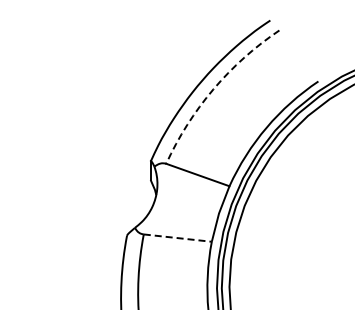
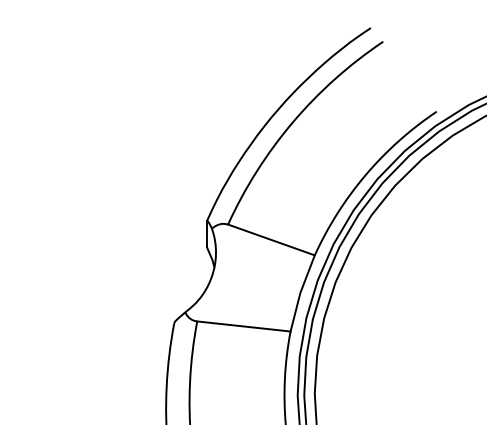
arc: (213, 89) -> (292, 122), dashed -> solid
line: (178, 238) -> (244, 327), dashed -> solid

